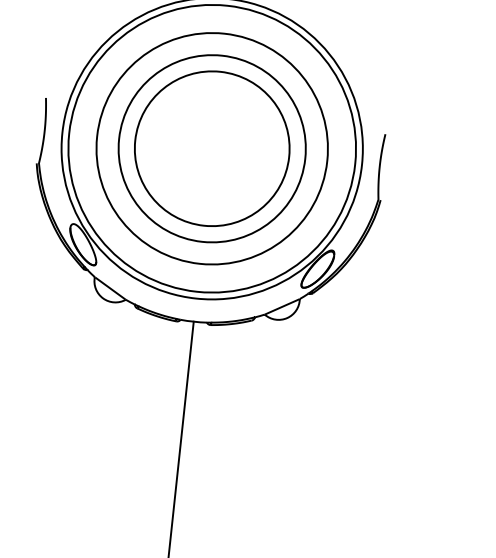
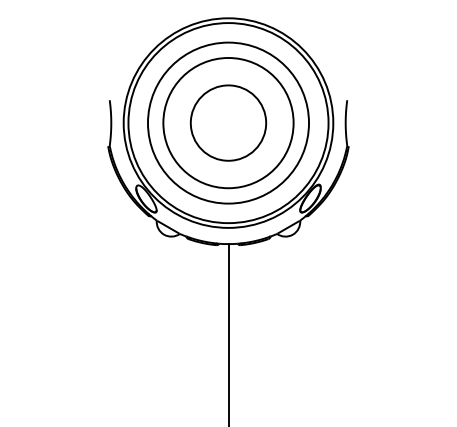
circle: (212, 147) -> (228, 122), size x0.7

